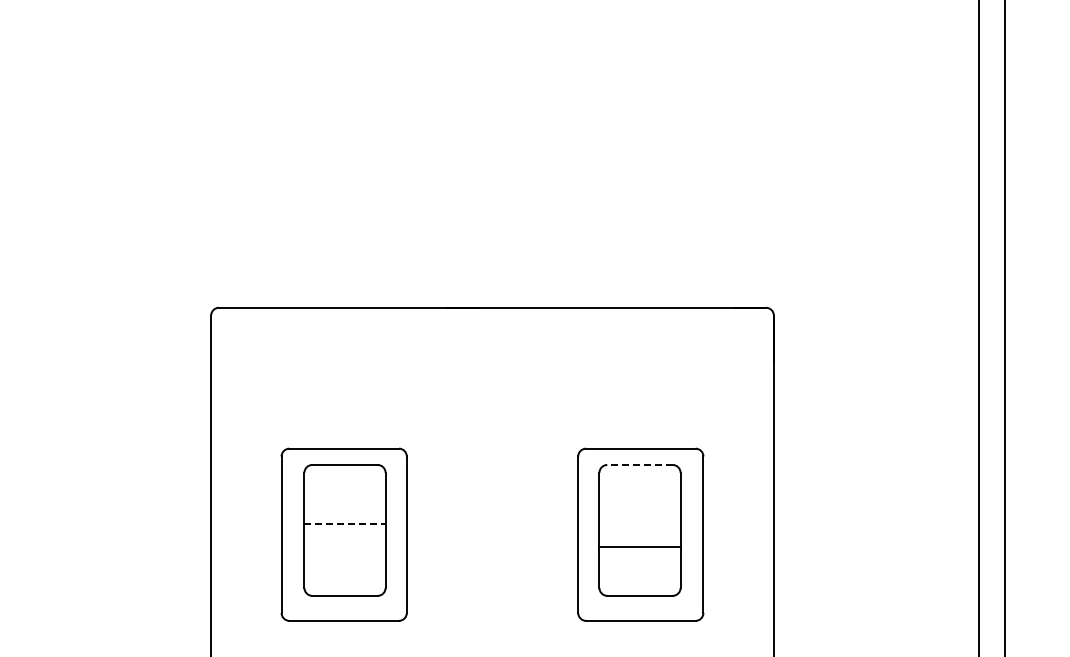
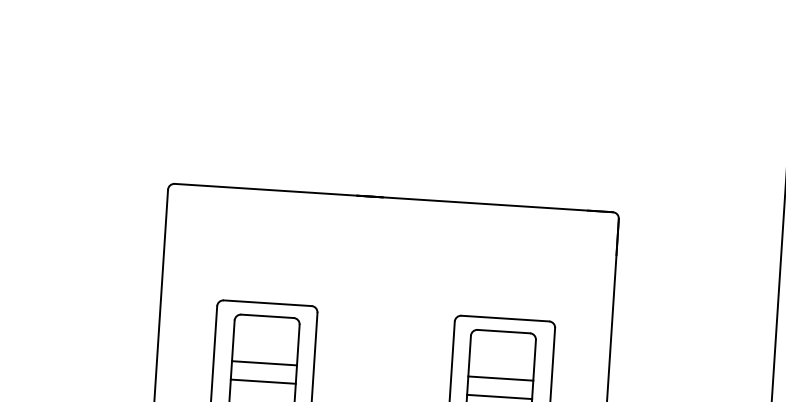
line: (640, 464) -> (504, 331), dashed -> solid
line: (345, 523) -> (264, 363), dashed -> solid
line: (639, 523) -> (500, 378), added
line: (344, 546) -> (262, 381), added

